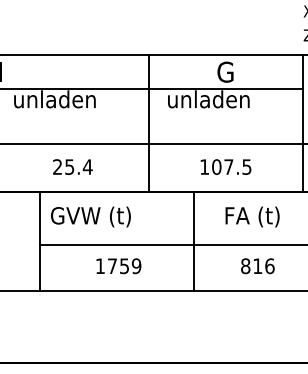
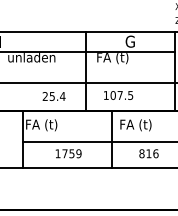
text: (208, 101) -> (120, 58), unladen -> FA (t)
text: (71, 167) -> (53, 96), moved
text: (225, 167) -> (118, 95), moved
text: (87, 217) -> (50, 125), GVW (t) -> FA (t)
text: (251, 217) -> (135, 125), moved

